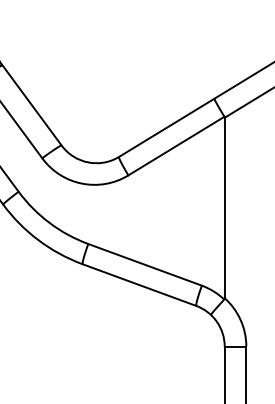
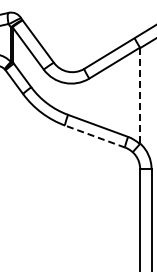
line: (225, 207) -> (140, 95), solid -> dashed
line: (140, 284) -> (95, 136), solid -> dashed

